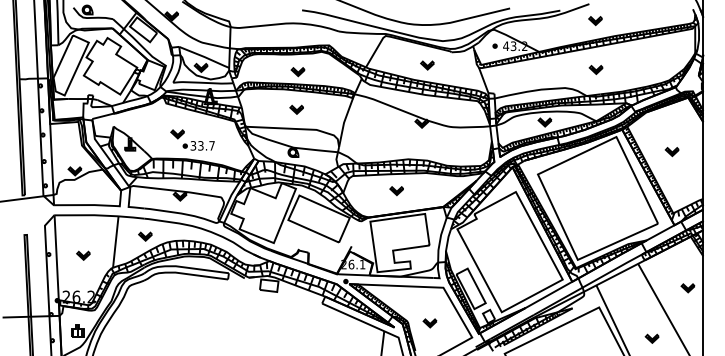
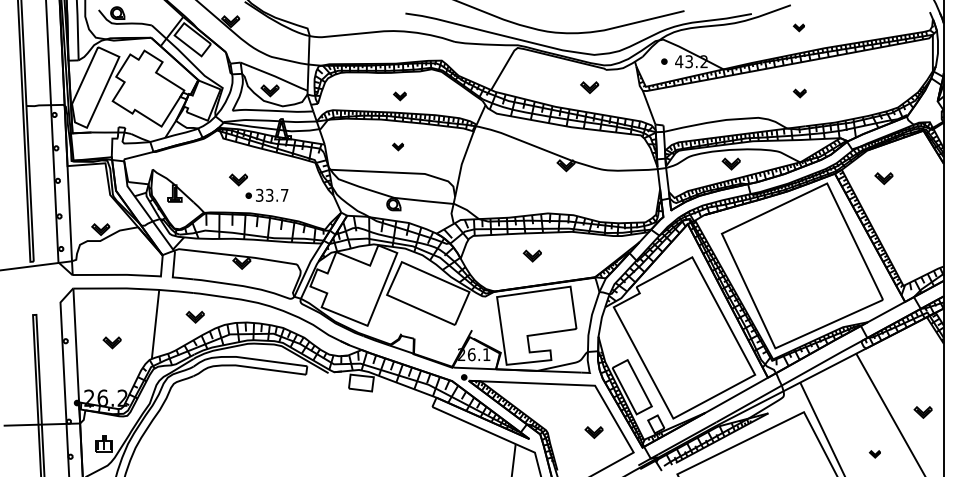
part: (595, 20) -> (798, 27), size x0.6
part: (427, 65) -> (589, 87), moved
part: (595, 69) -> (799, 93), size x0.7
part: (297, 72) -> (399, 96), size x0.7
part: (296, 109) -> (397, 146), size x0.6
part: (671, 151) -> (883, 178), moved
part: (687, 288) -> (922, 412), moved
part: (429, 323) -> (593, 432), moved
part: (651, 339) -> (874, 454), size x0.6

